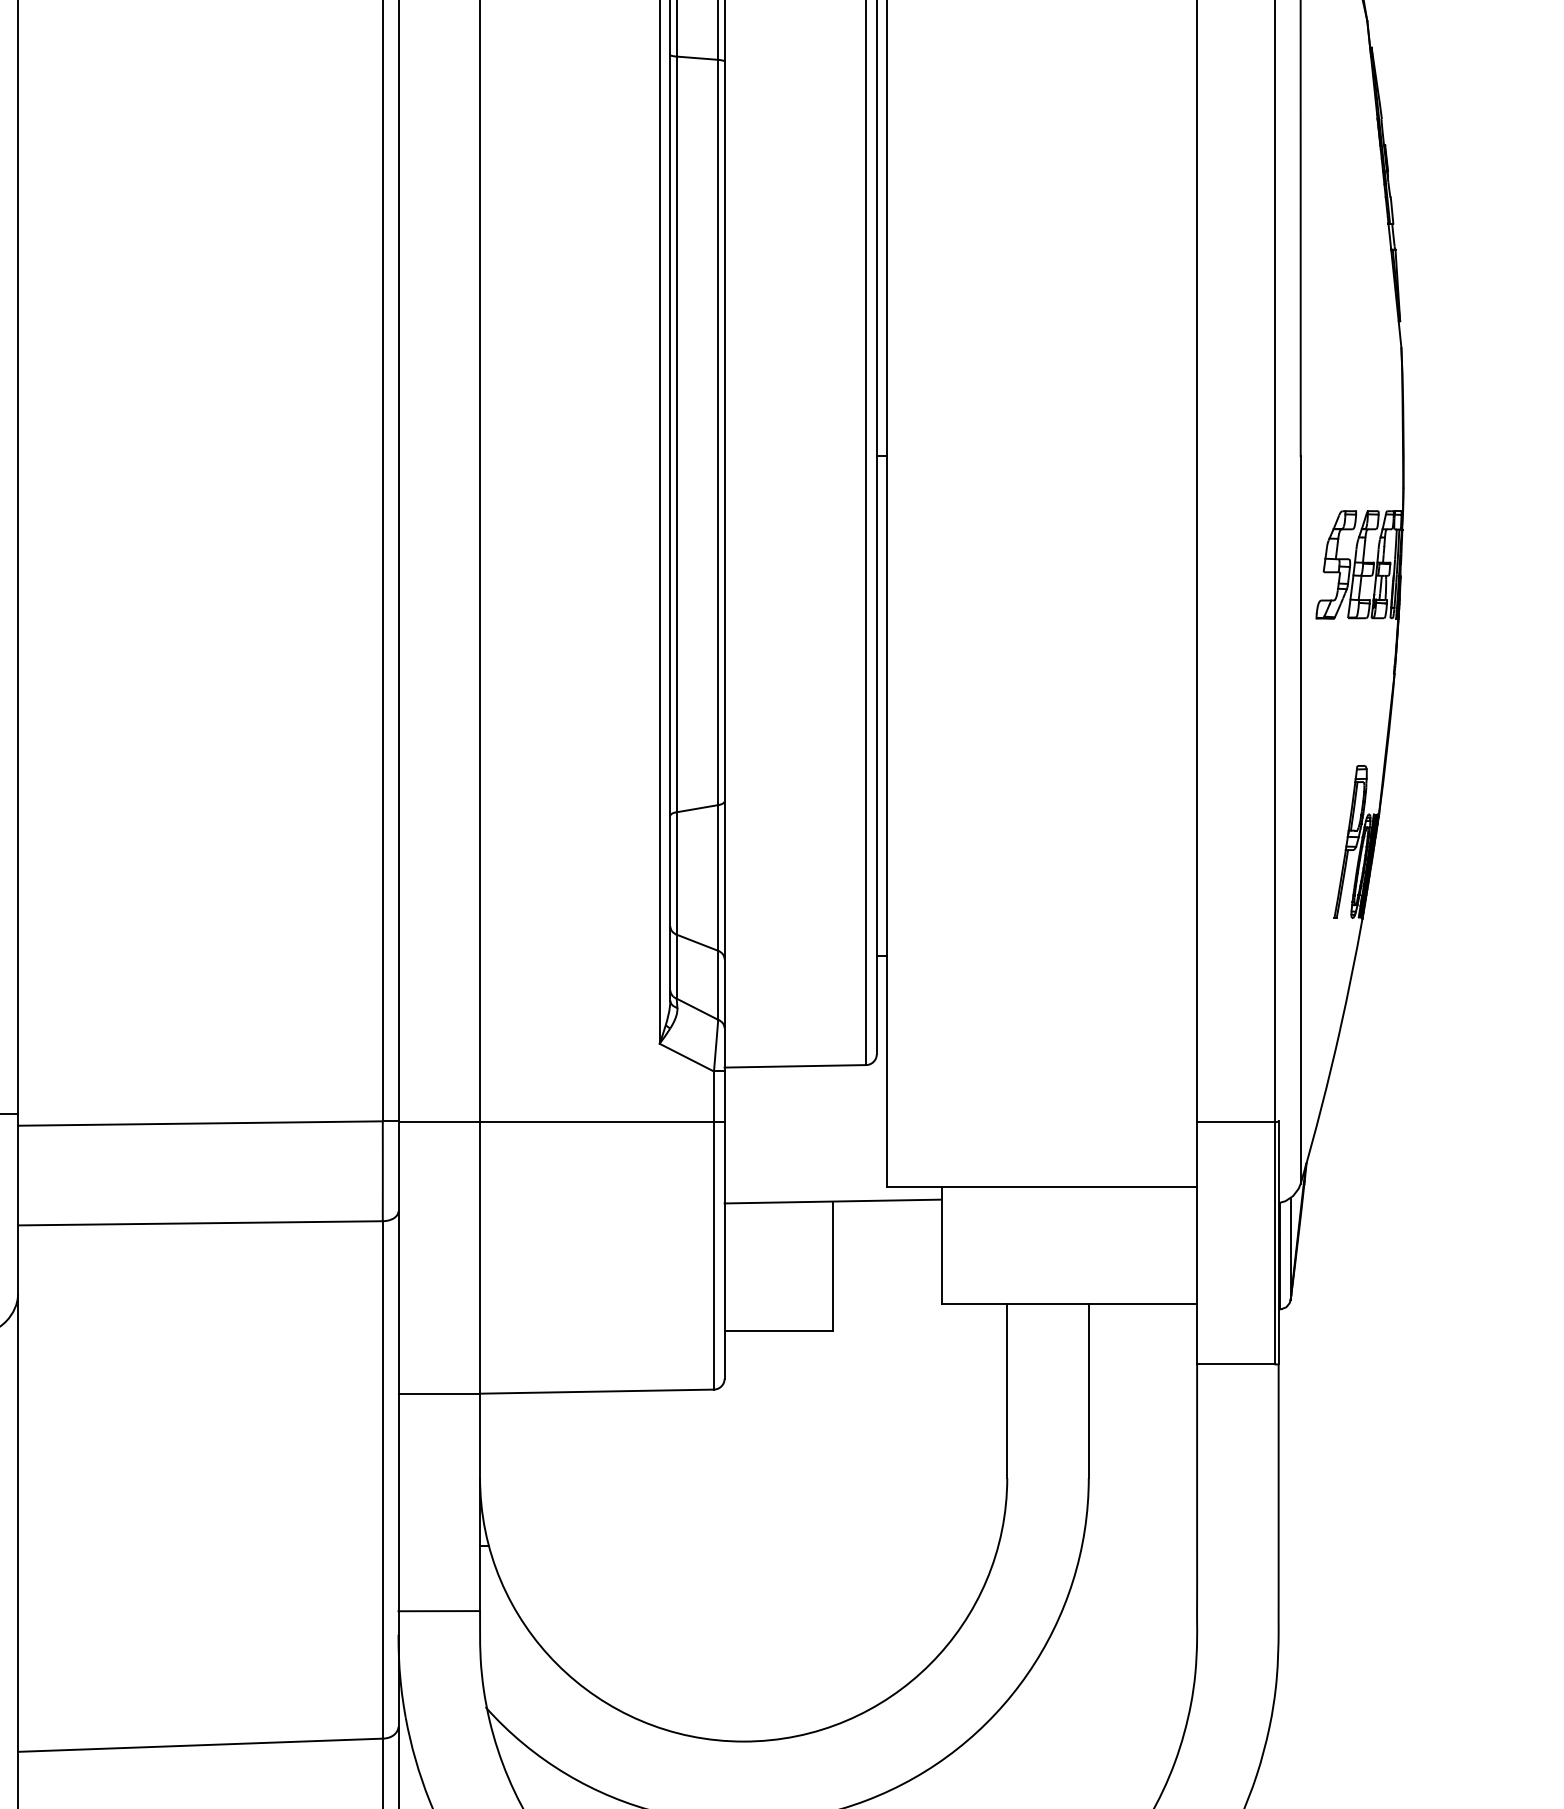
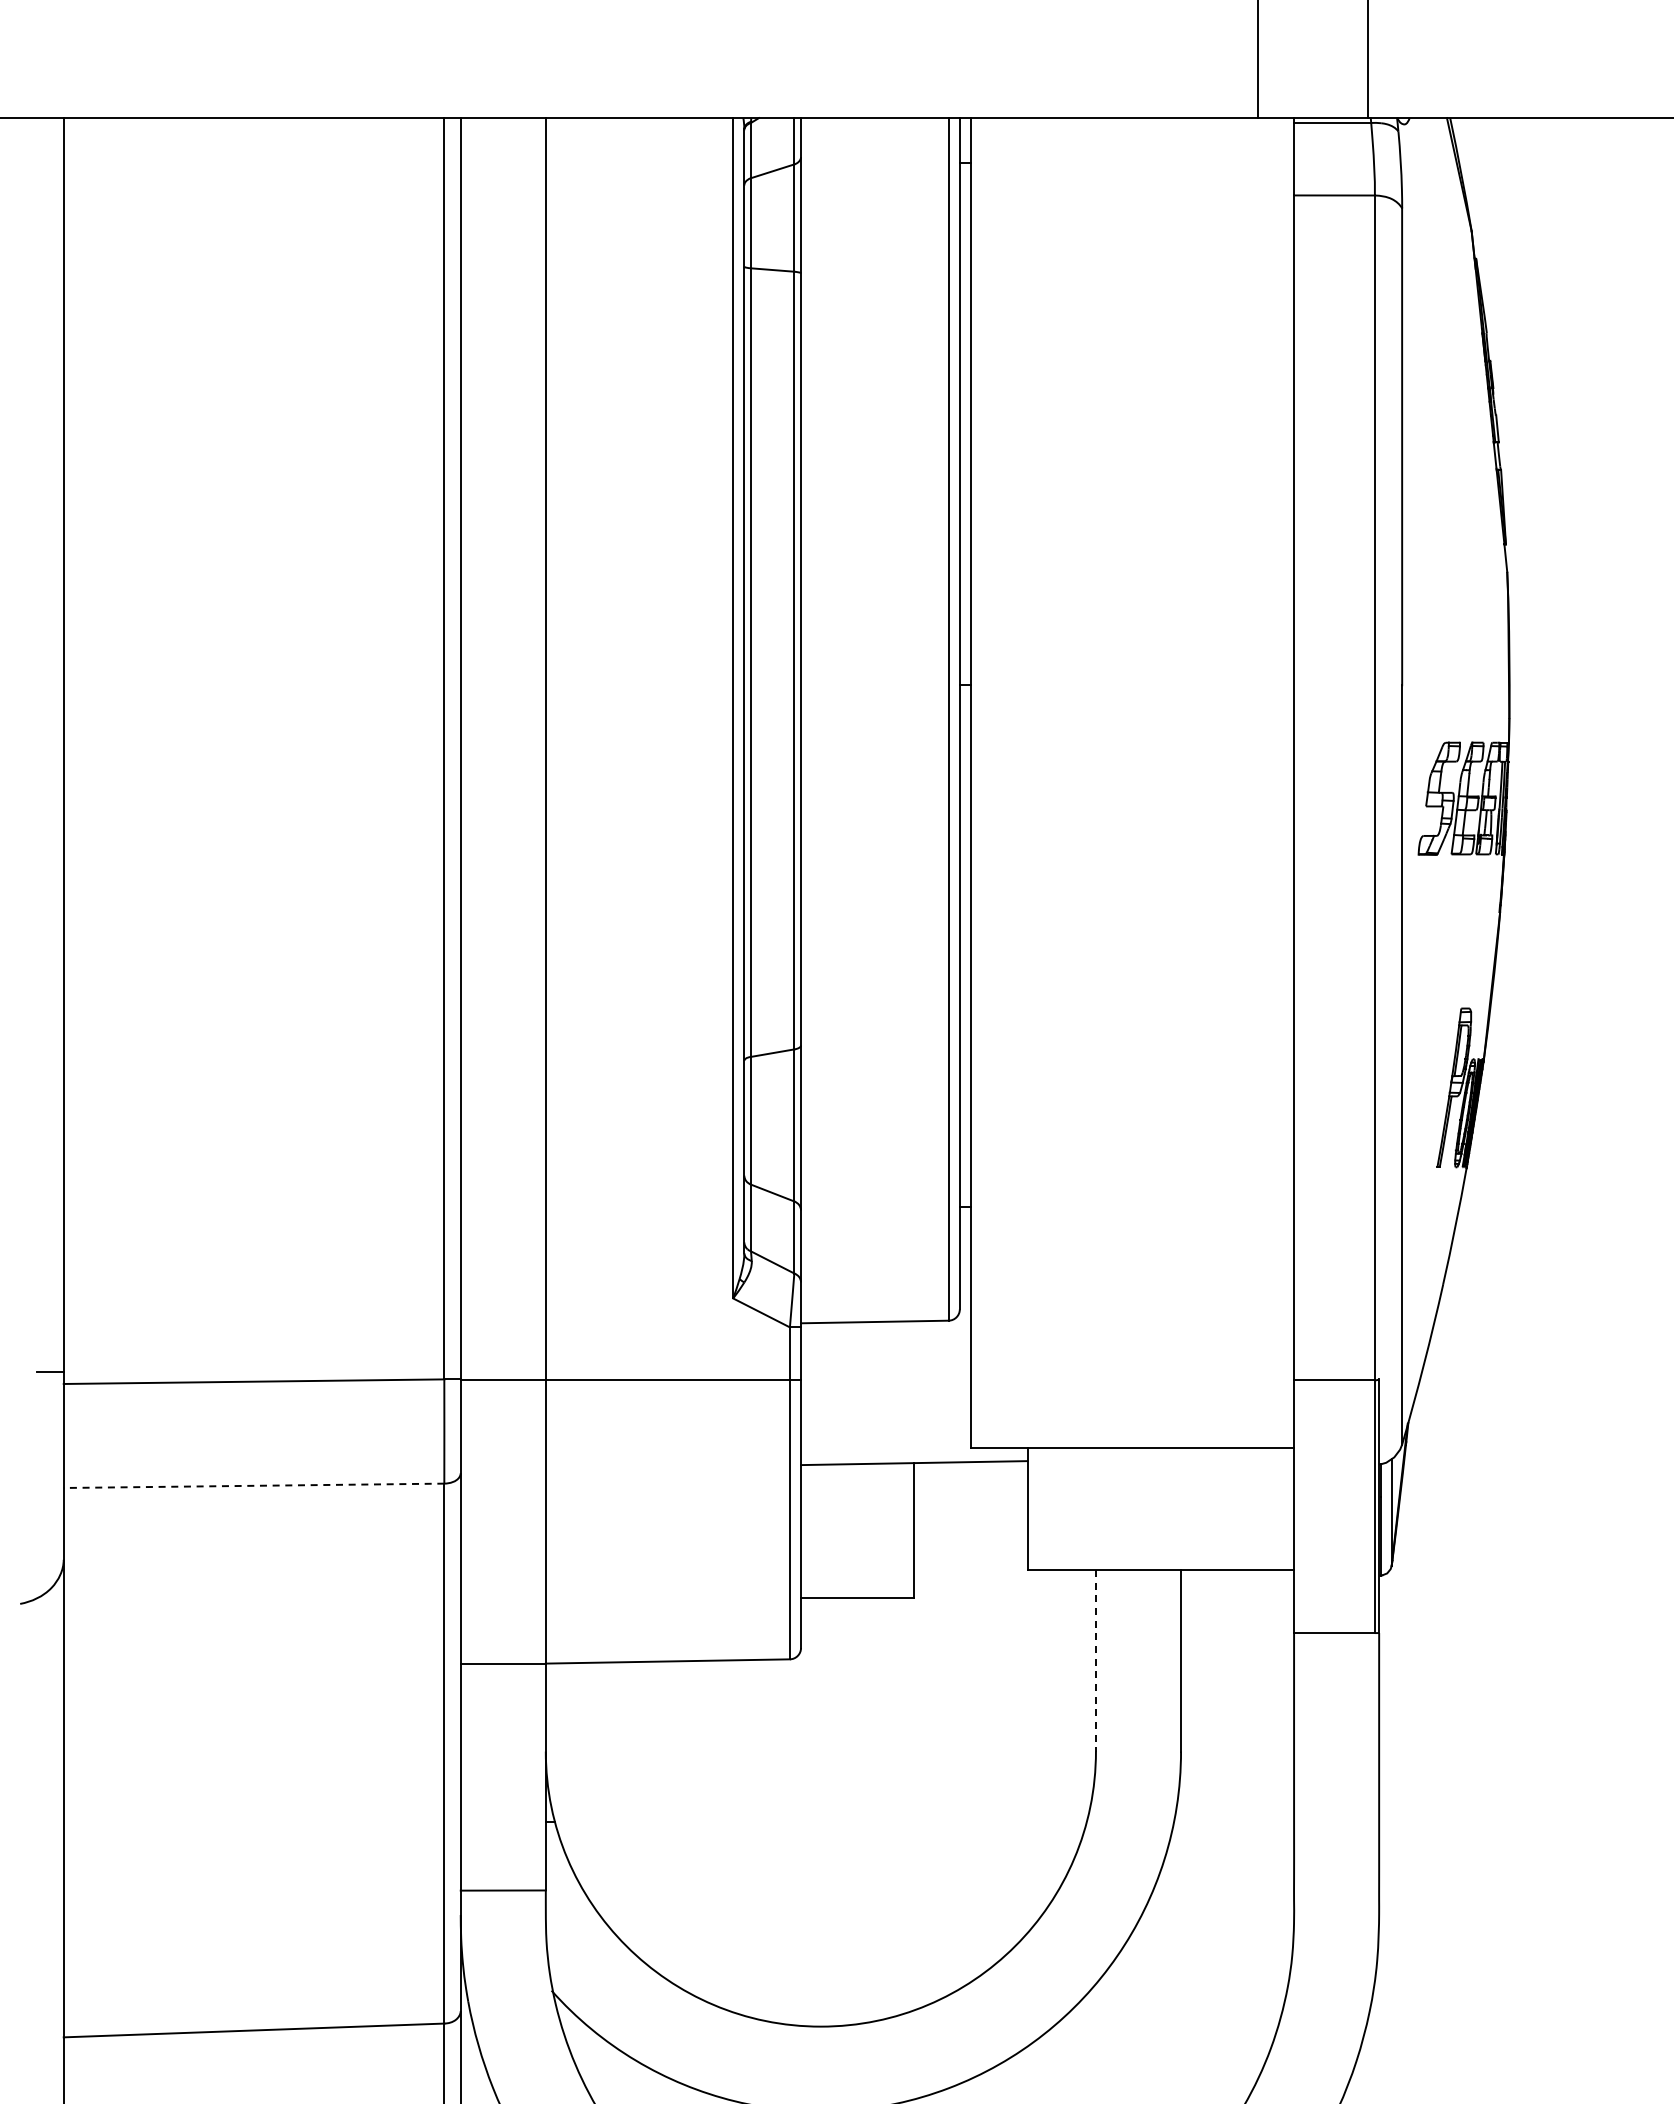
line: (199, 1223) -> (253, 1485), solid -> dashed
line: (1006, 1390) -> (1095, 1660), solid -> dashed

